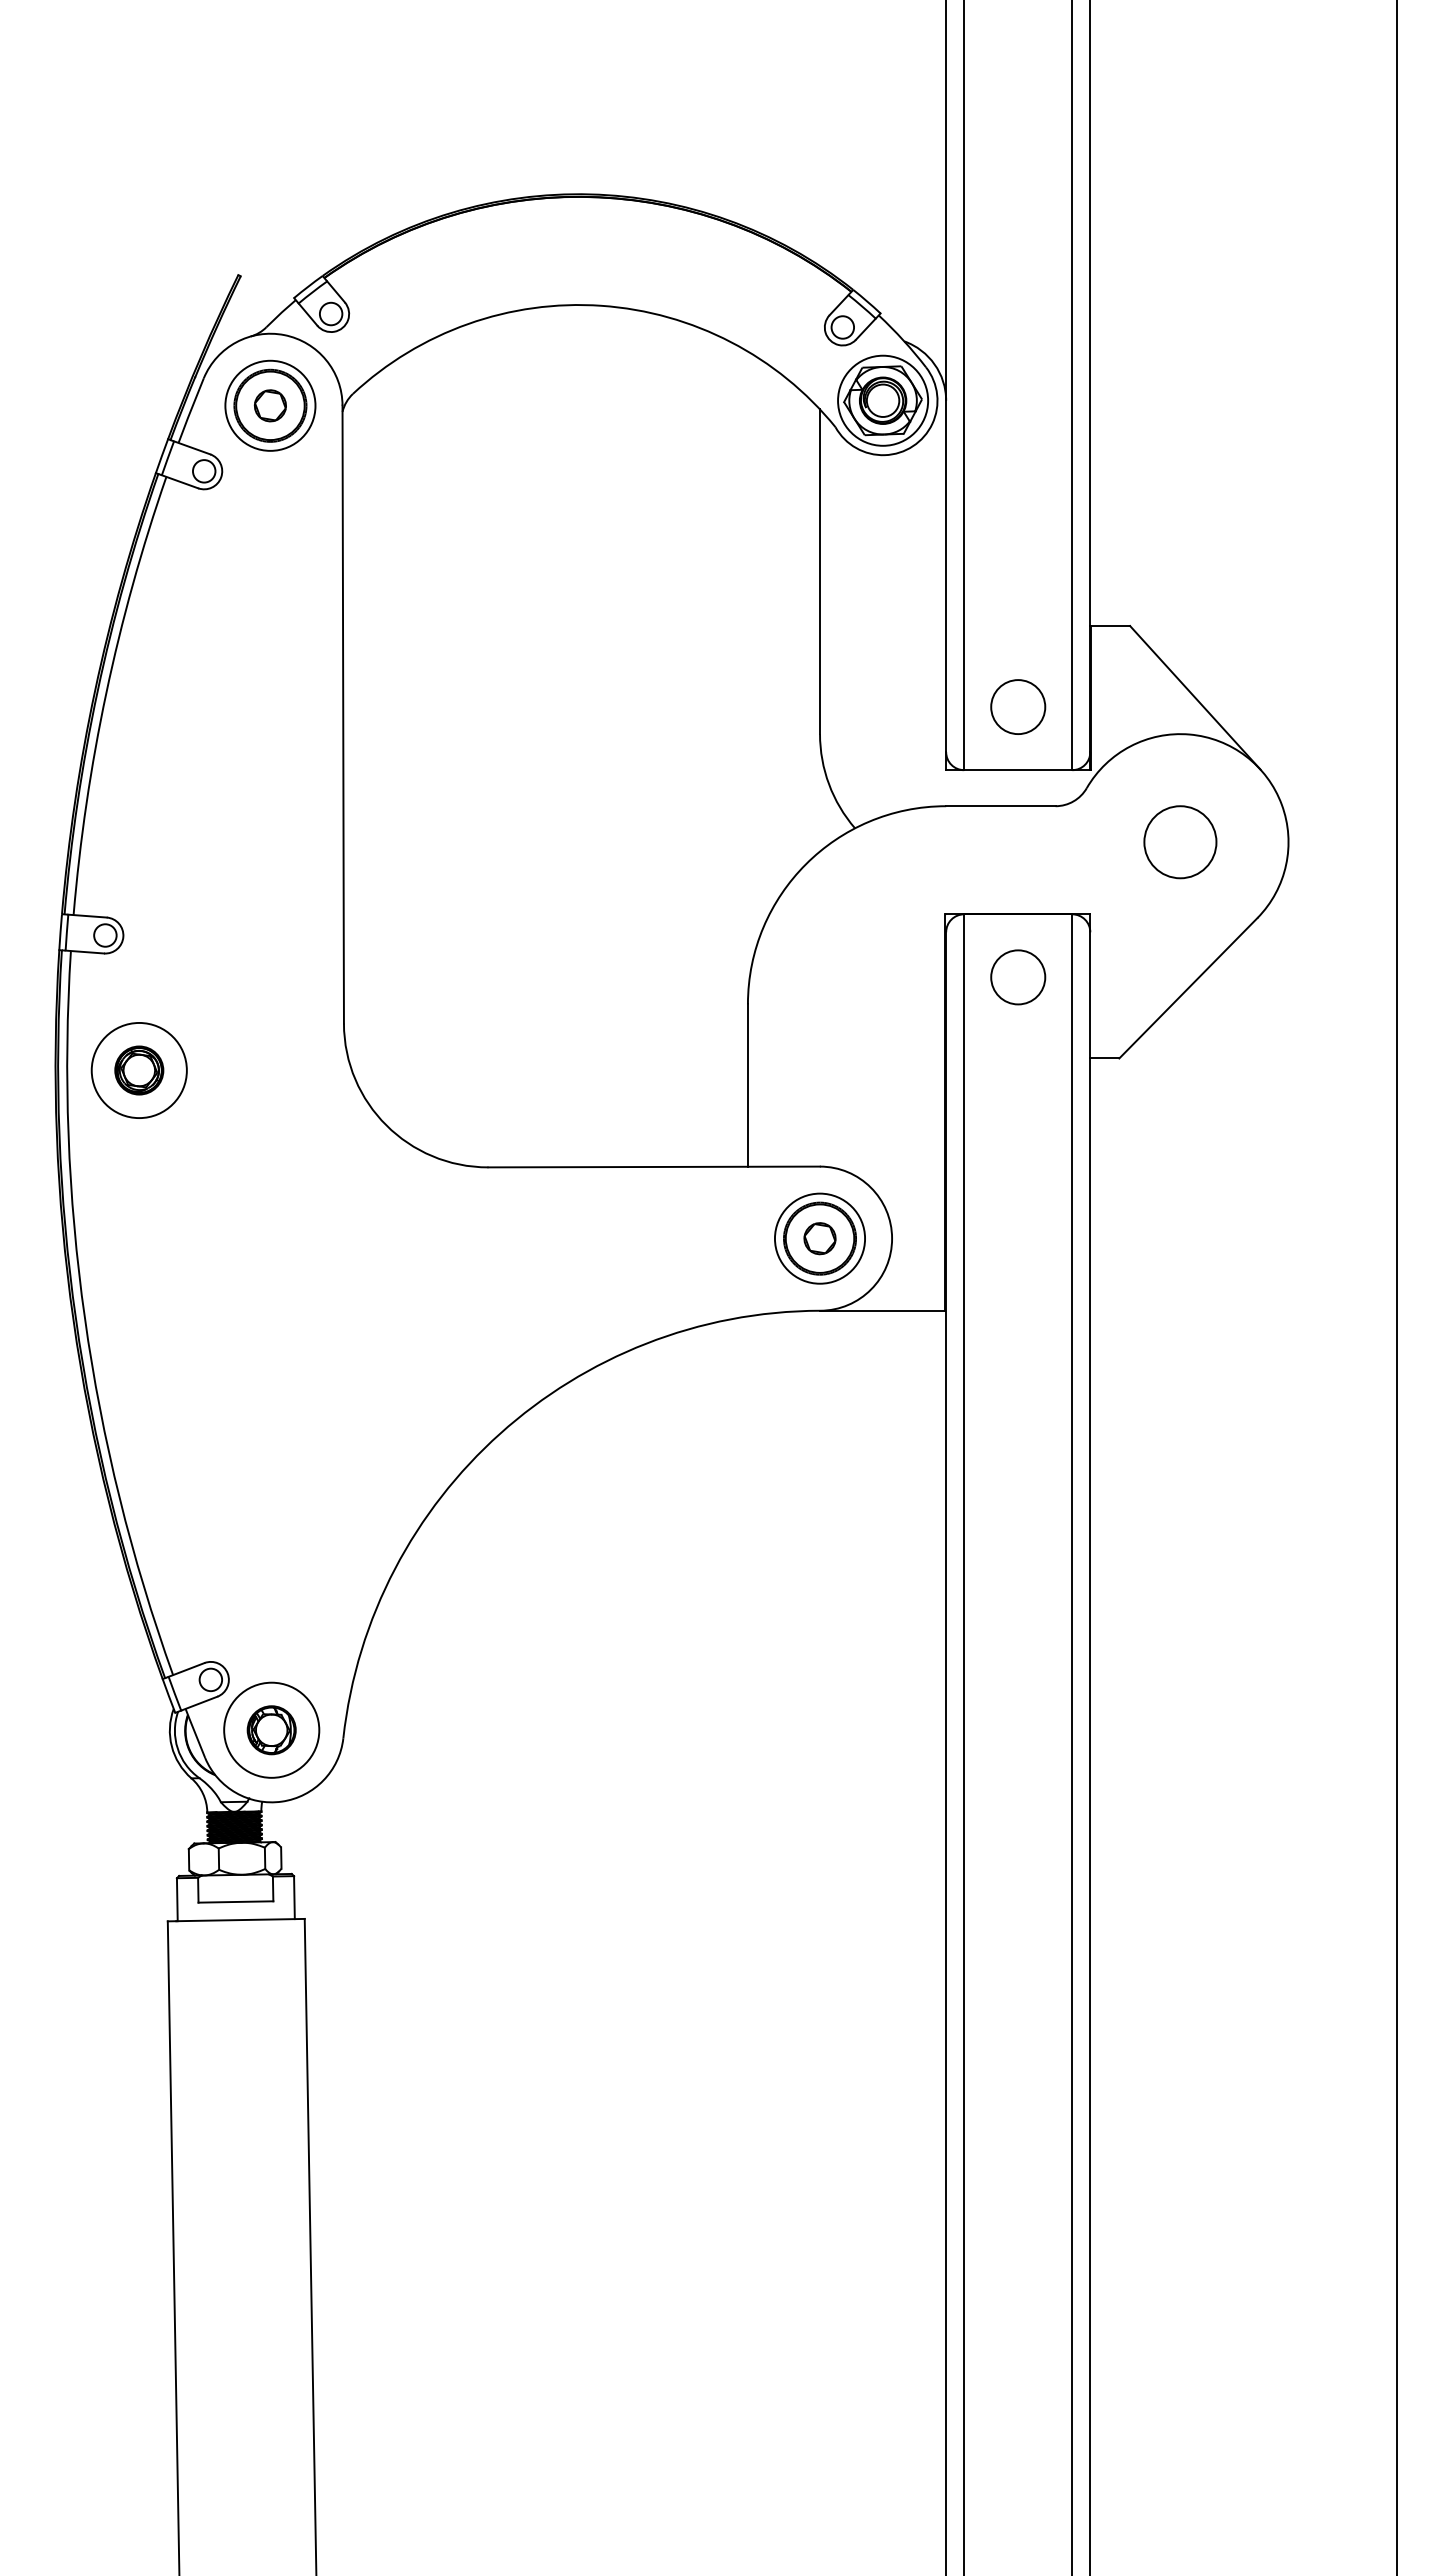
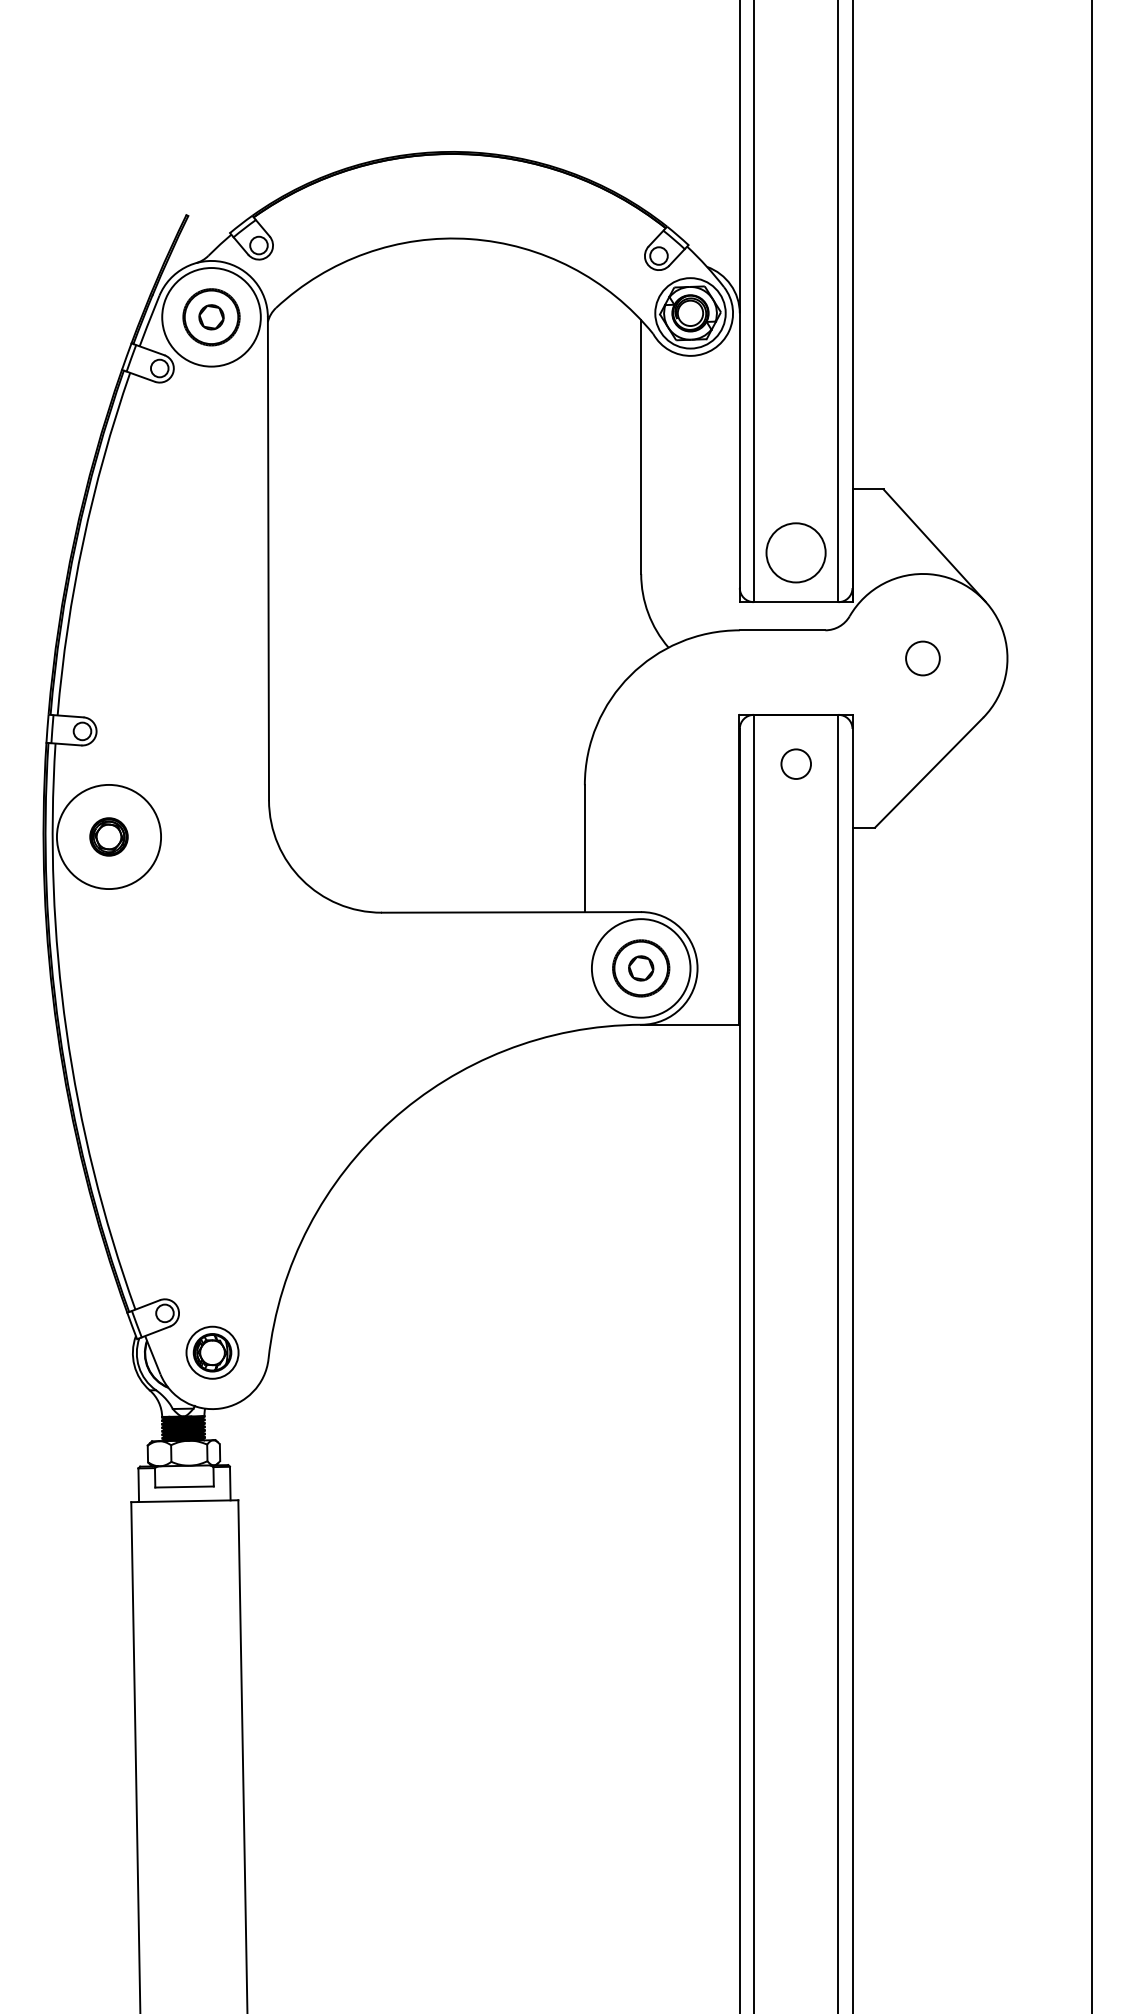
circle: (270, 405) -> (211, 317), size x1.4
circle: (1018, 706) -> (796, 552), size x1.4
circle: (1180, 842) -> (923, 658), size x0.6
circle: (1018, 977) -> (796, 764), size x0.7
circle: (138, 1070) -> (108, 836), size x1.4
circle: (819, 1238) -> (640, 968), size x1.4
circle: (271, 1729) -> (212, 1352), size x0.7

